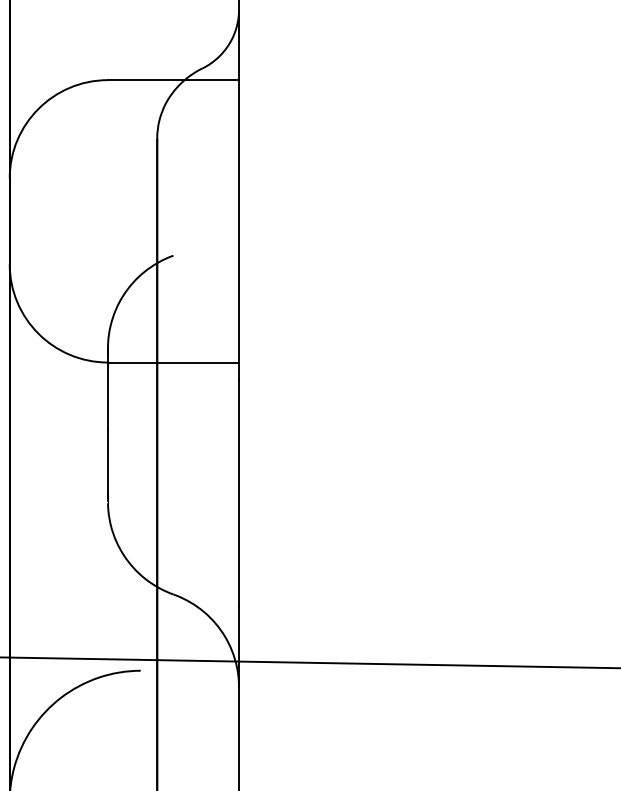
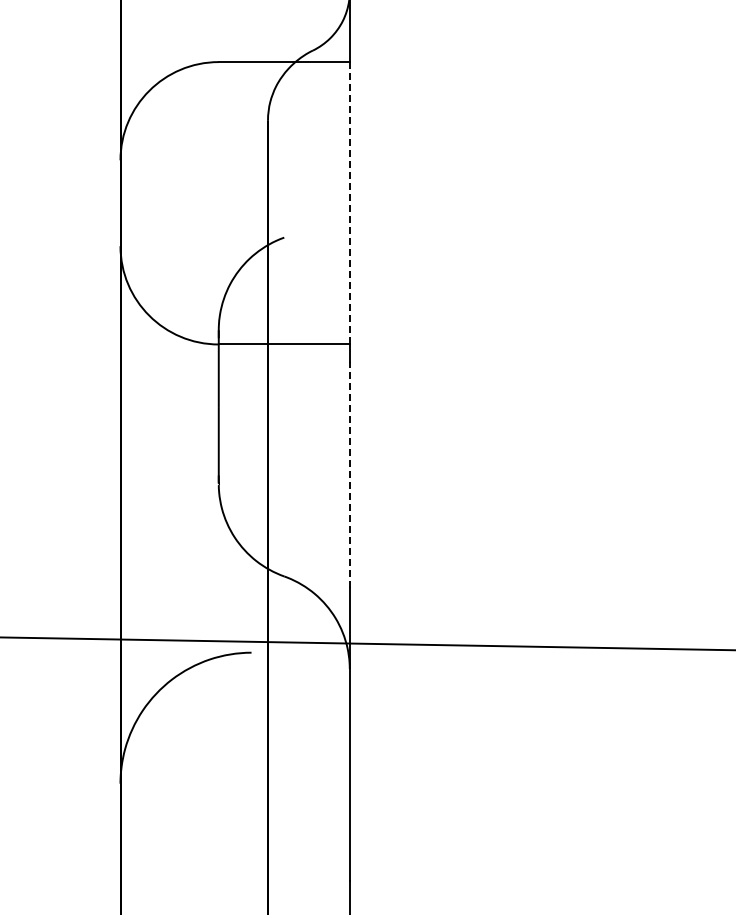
line: (238, 220) -> (349, 202), solid -> dashed
line: (238, 492) -> (349, 474), solid -> dashed

